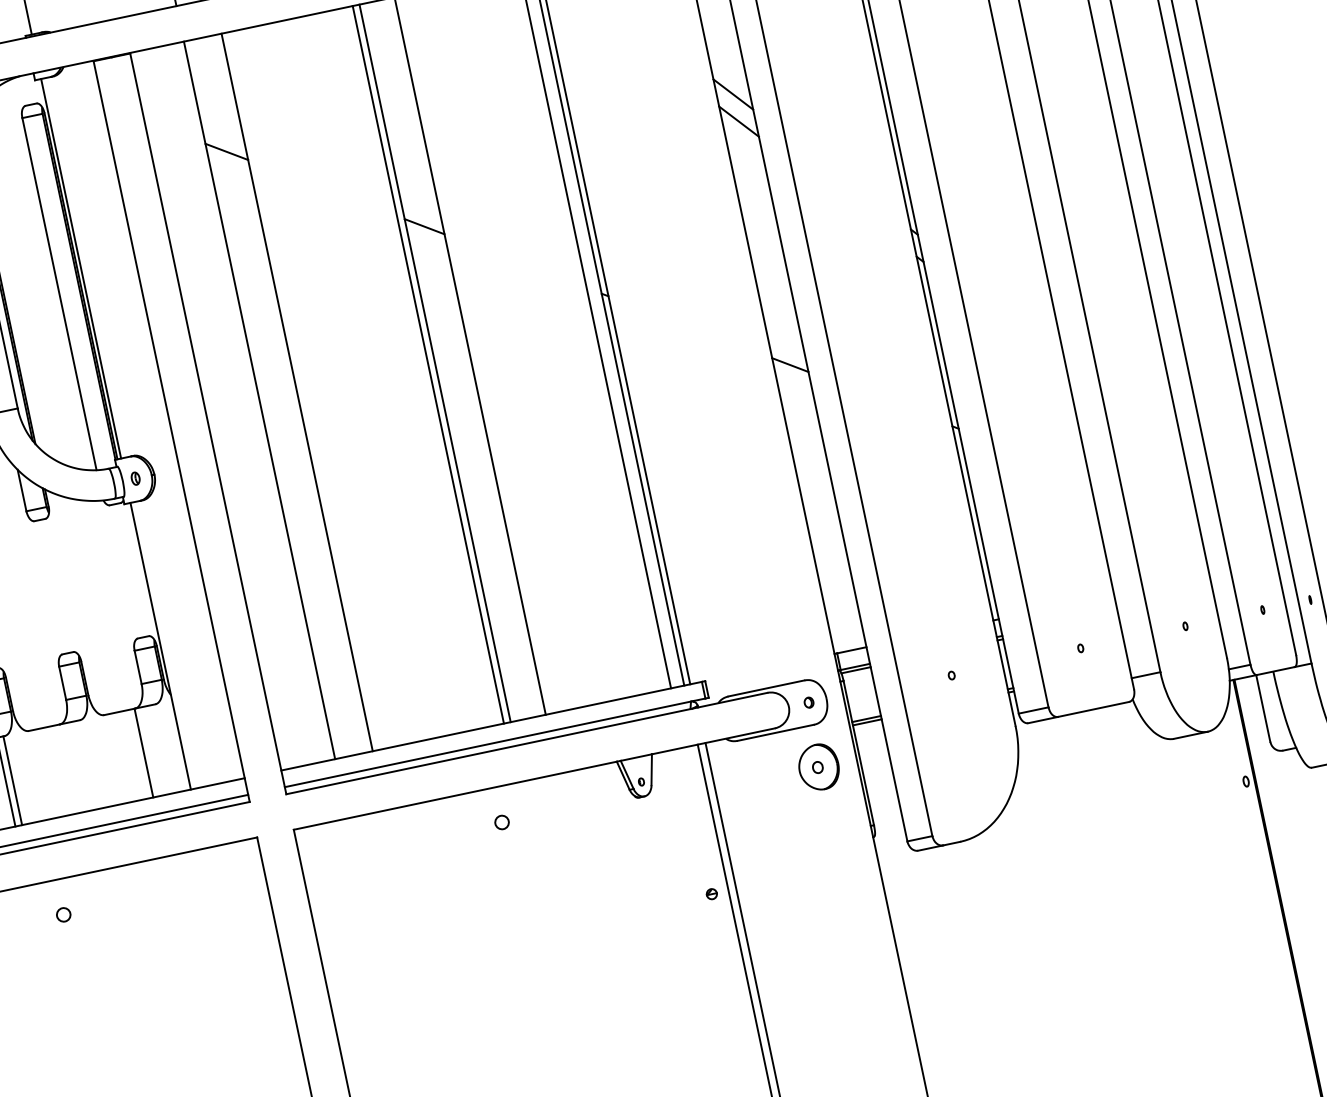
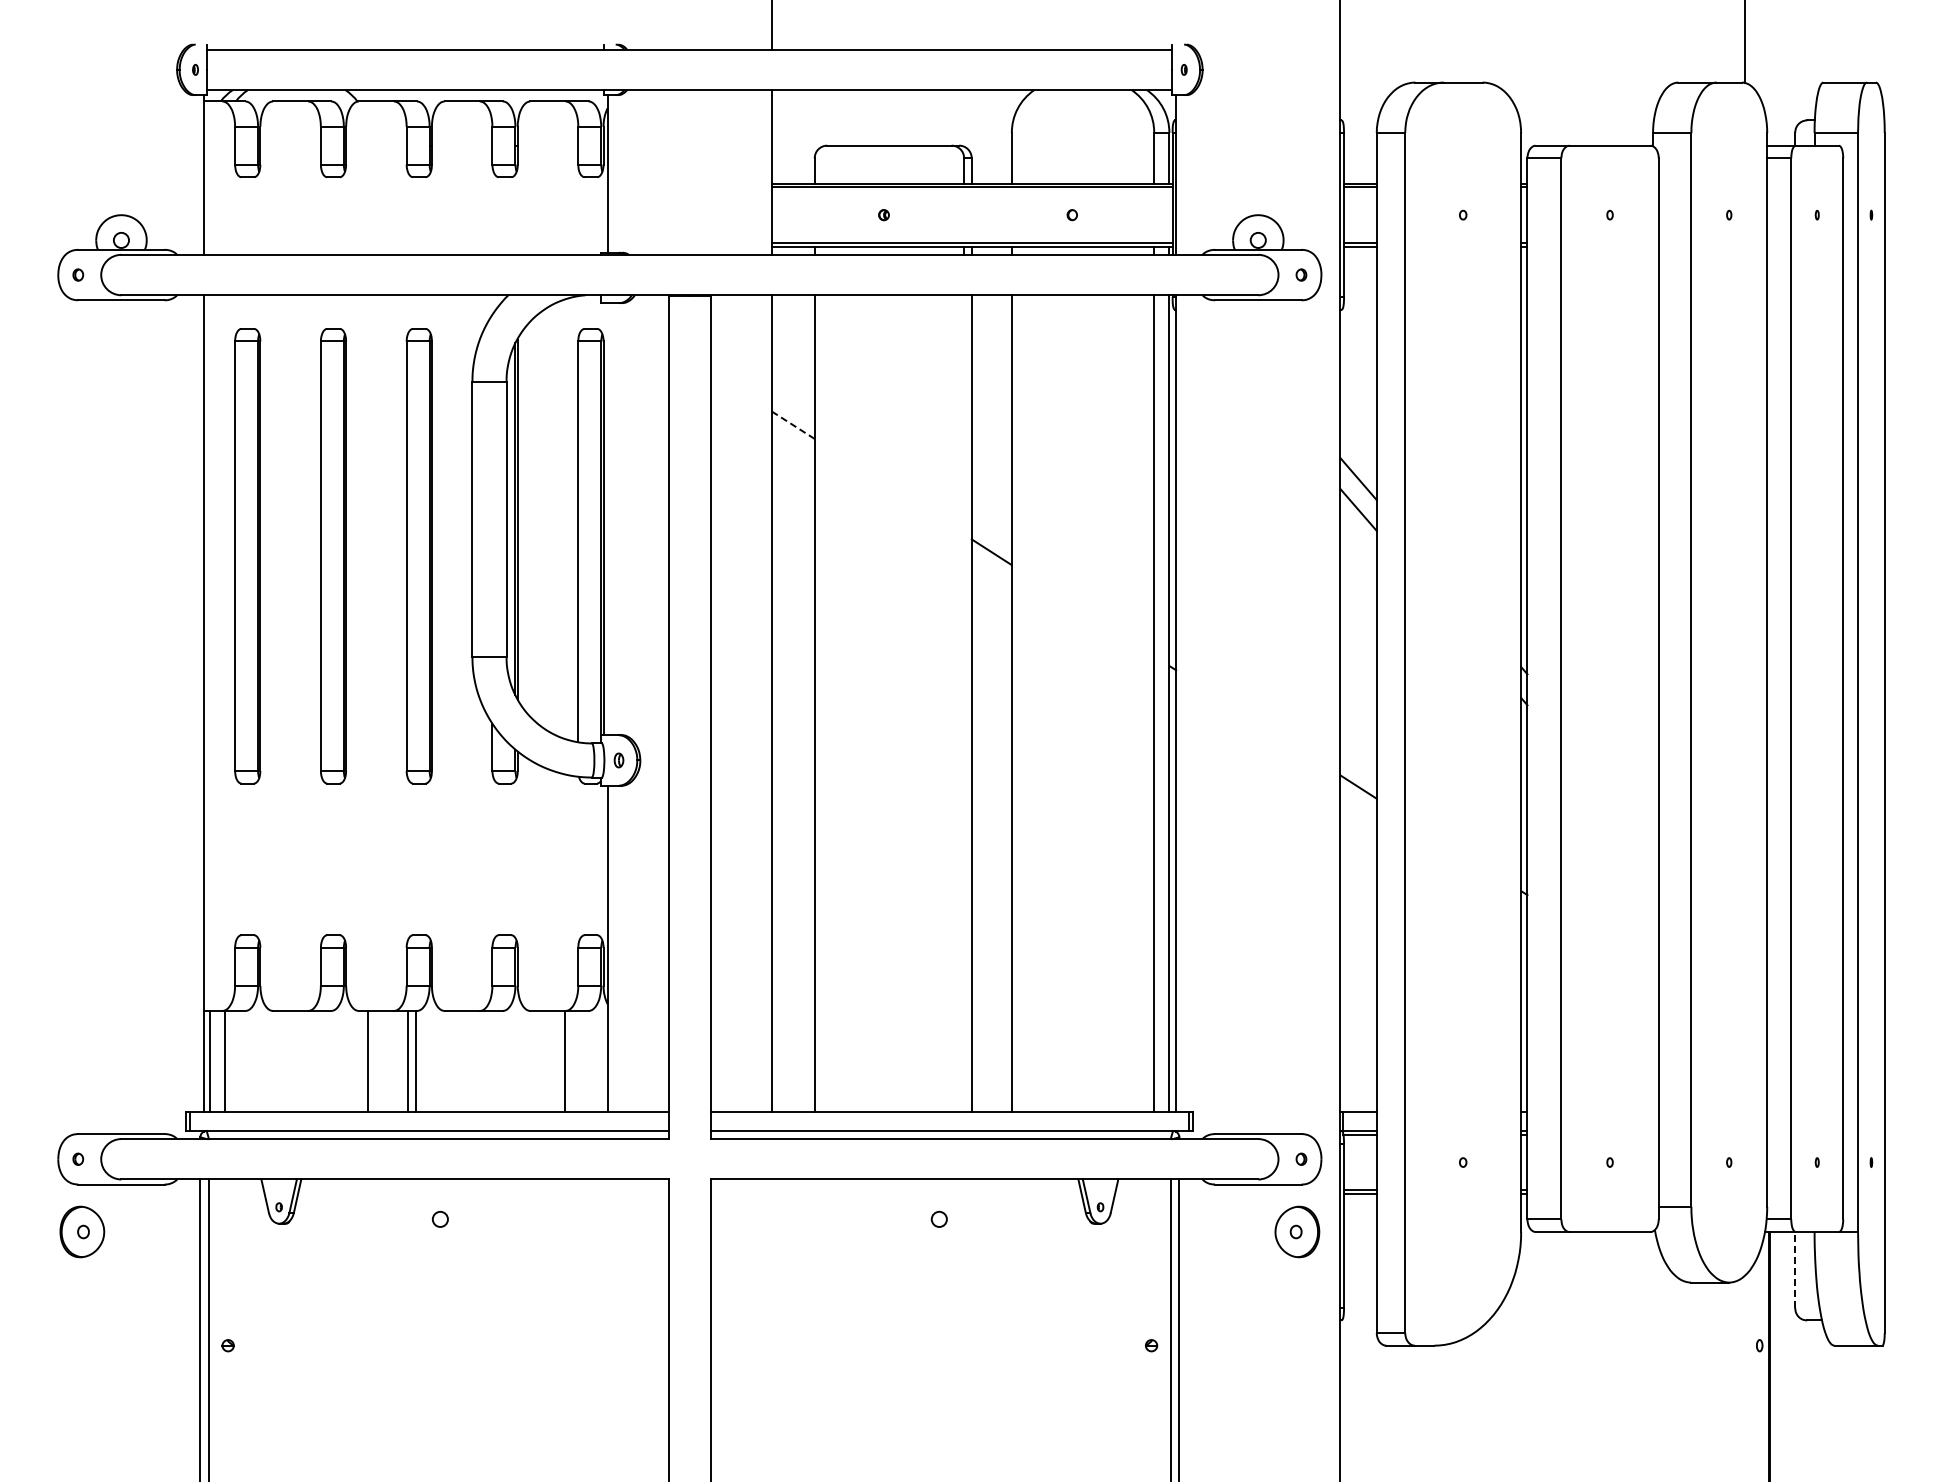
line: (226, 152) -> (792, 425), solid -> dashed
line: (80, 269) -> (607, 519), removed
line: (428, 364) -> (964, 703), removed
line: (1263, 708) -> (1795, 1269), solid -> dashed

